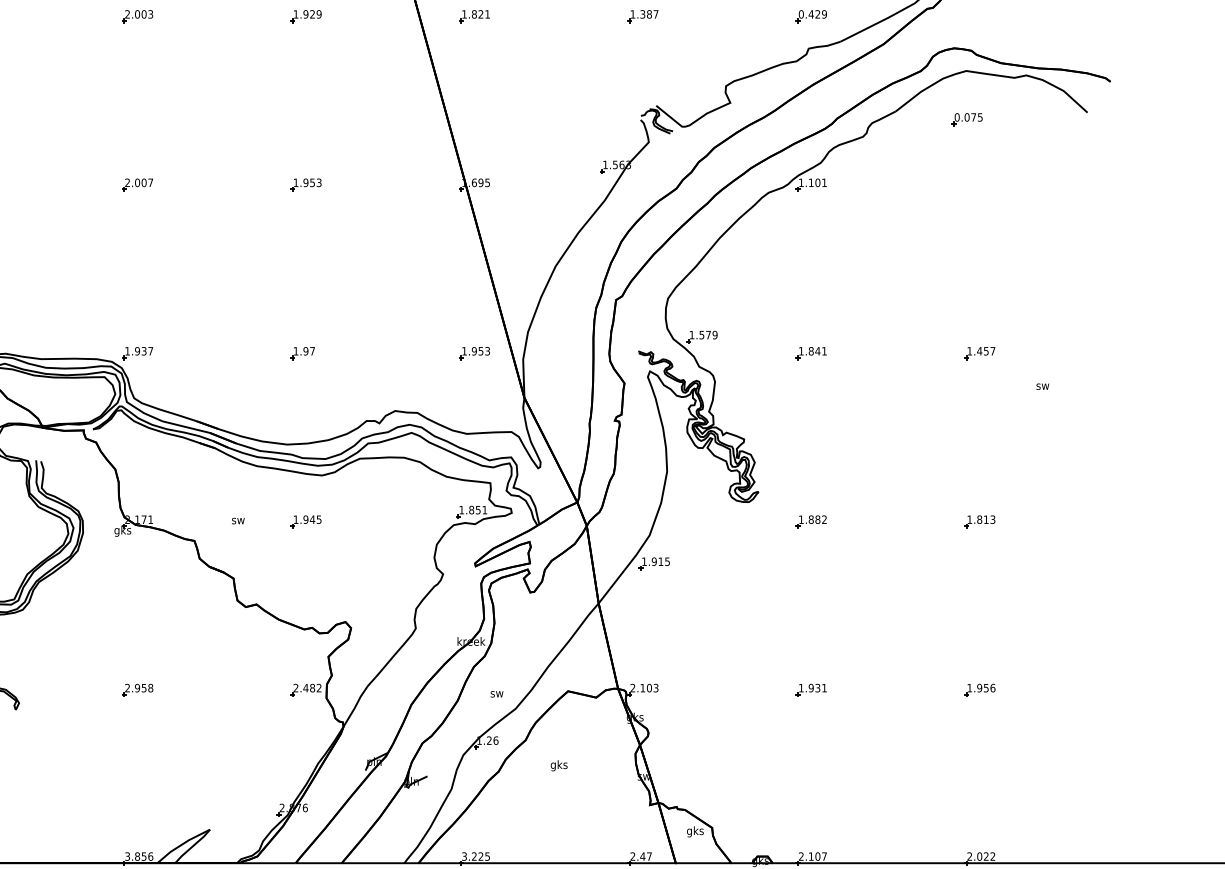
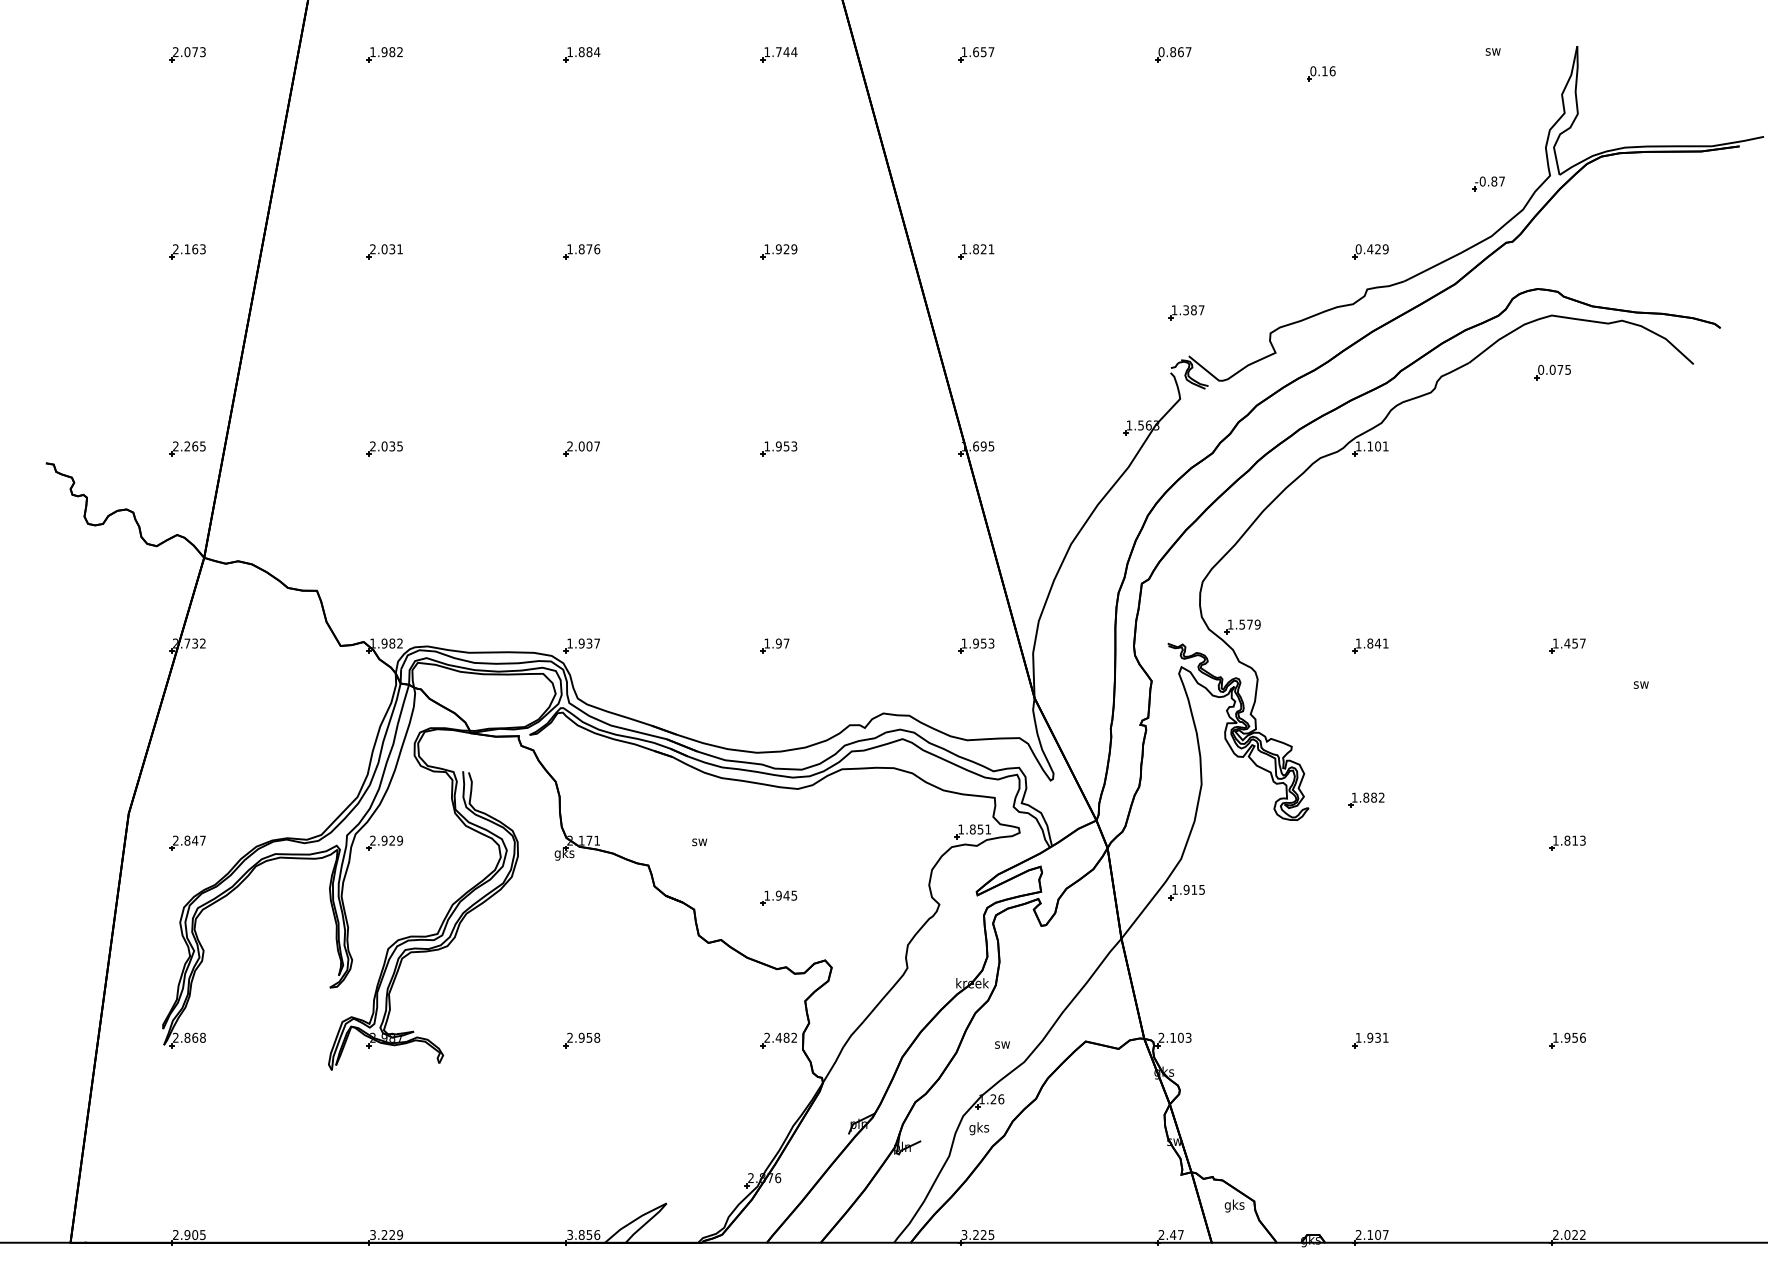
text: (139, 14) -> (583, 249), 2.003 -> 1.876
part: (643, 16) -> (1186, 312), moved
part: (305, 521) -> (778, 897), moved
part: (811, 521) -> (1366, 799), moved
text: (559, 765) -> (979, 1128), moved

